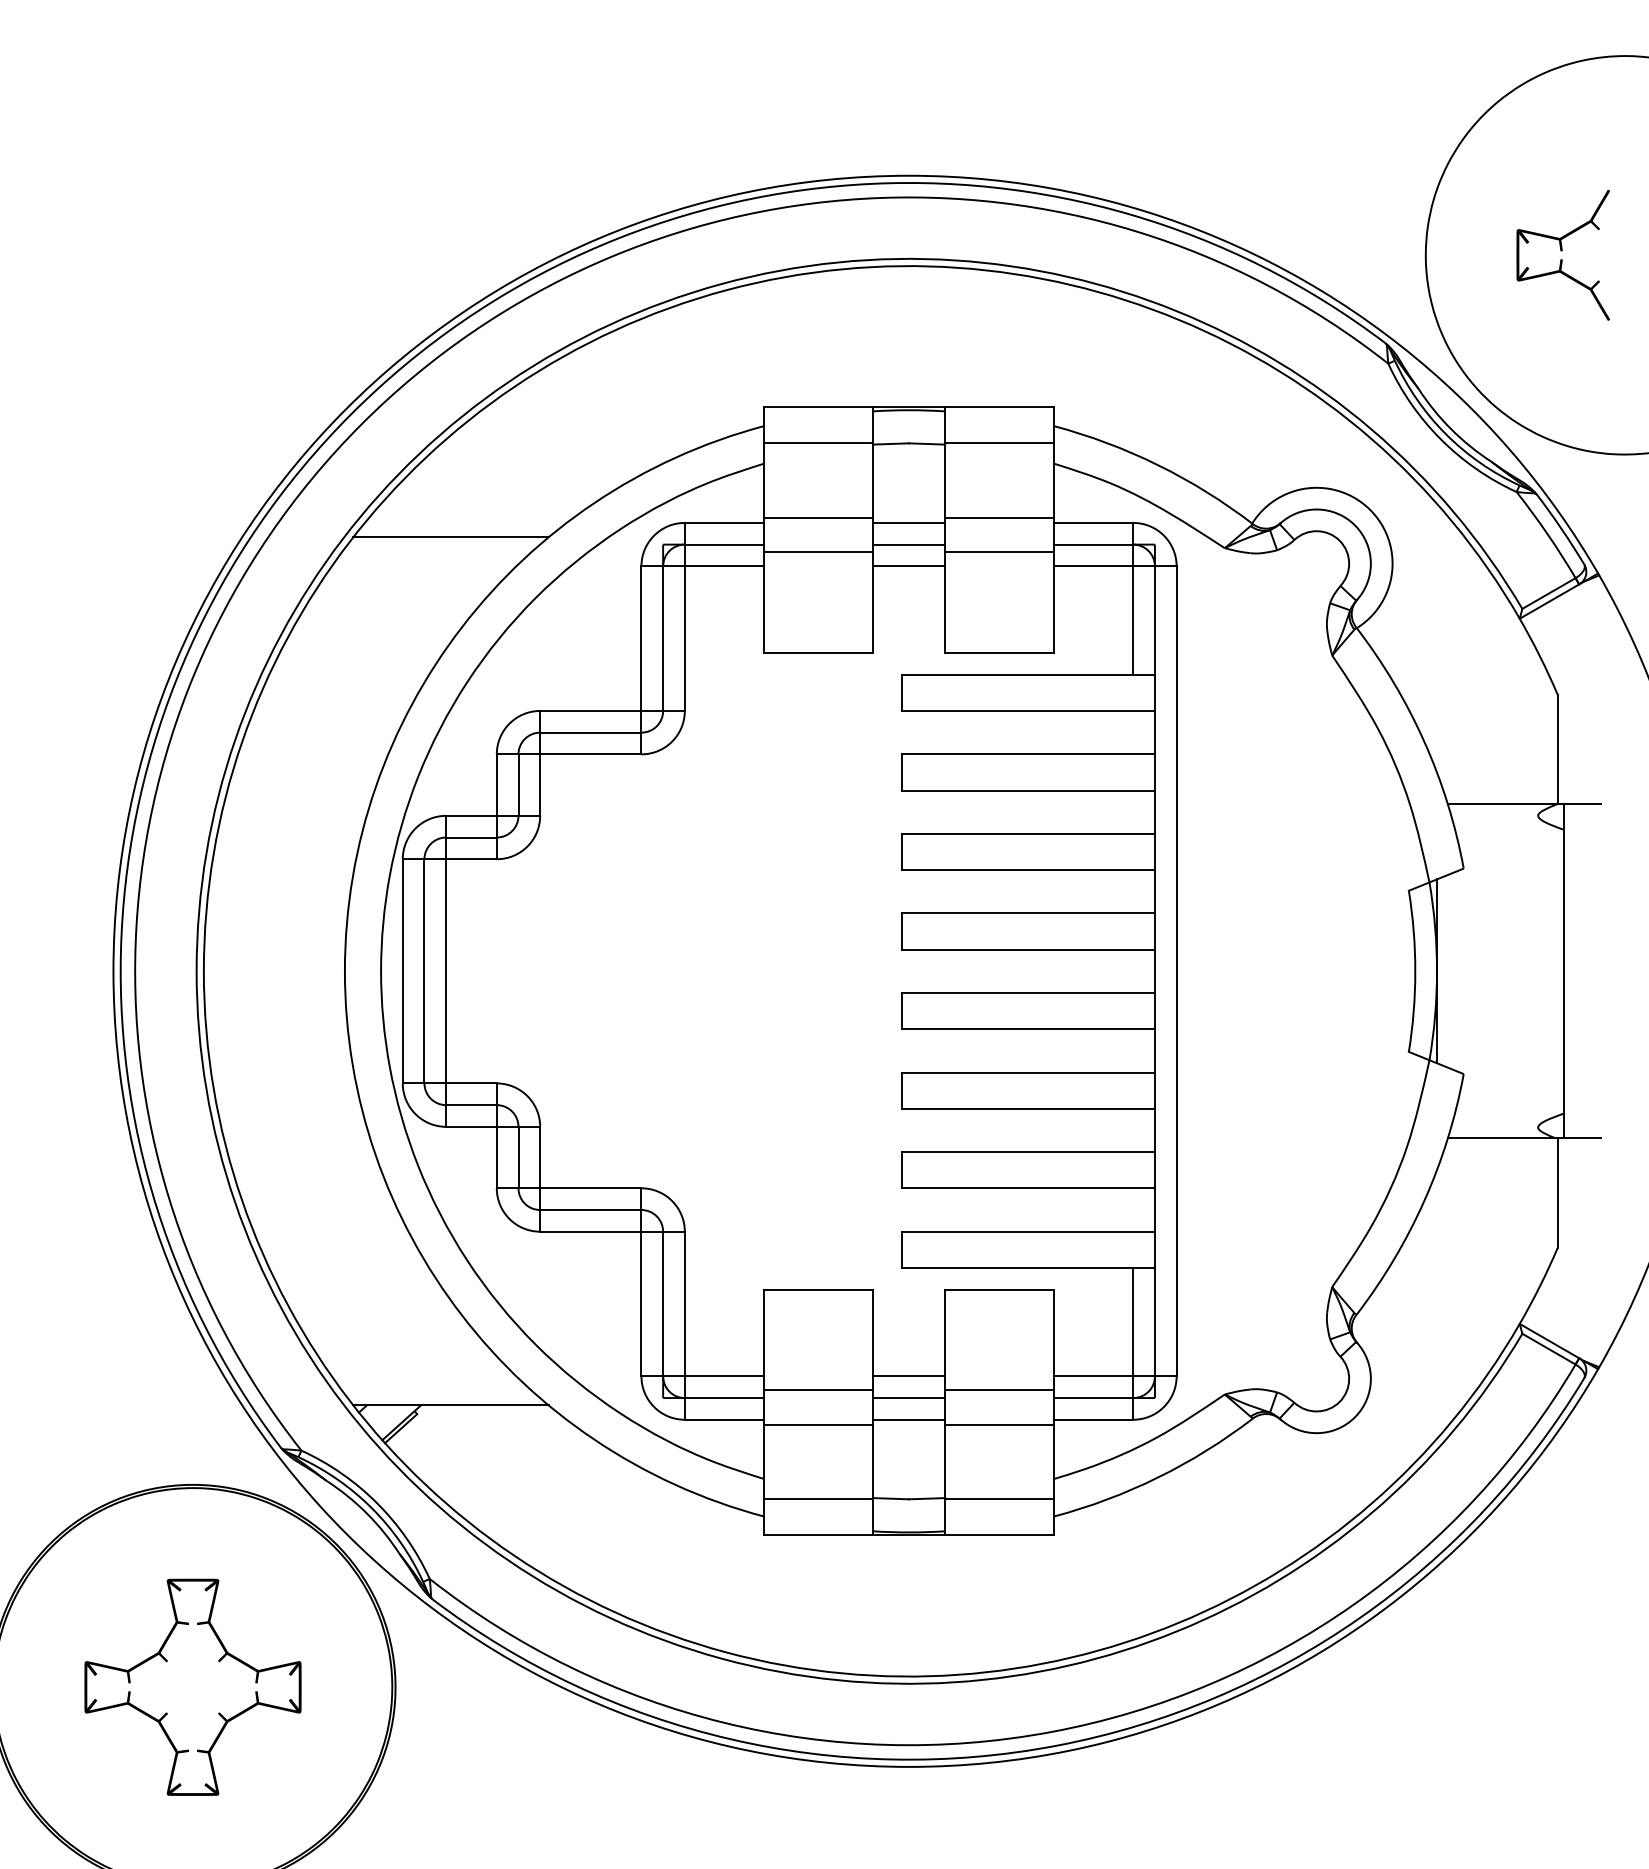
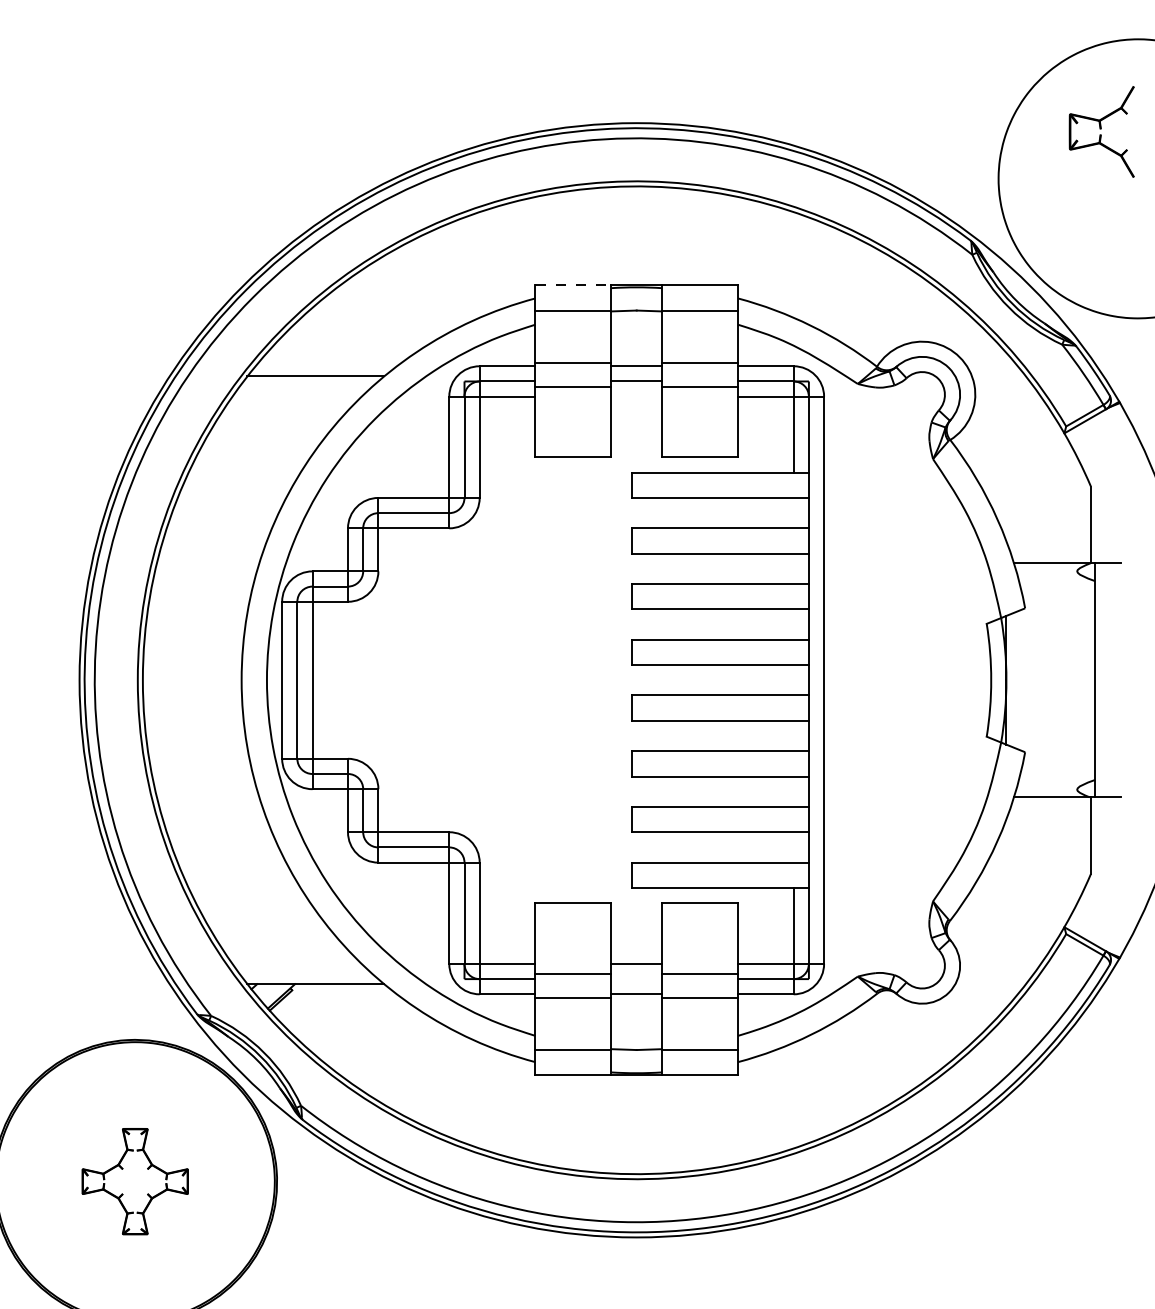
part: (1562, 255) -> (1101, 132), moved
line: (819, 407) -> (573, 285), solid -> dashed
line: (908, 566) -> (636, 396), removed
line: (908, 1398) -> (636, 979), removed
part: (192, 1686) -> (134, 1181), size x0.7

